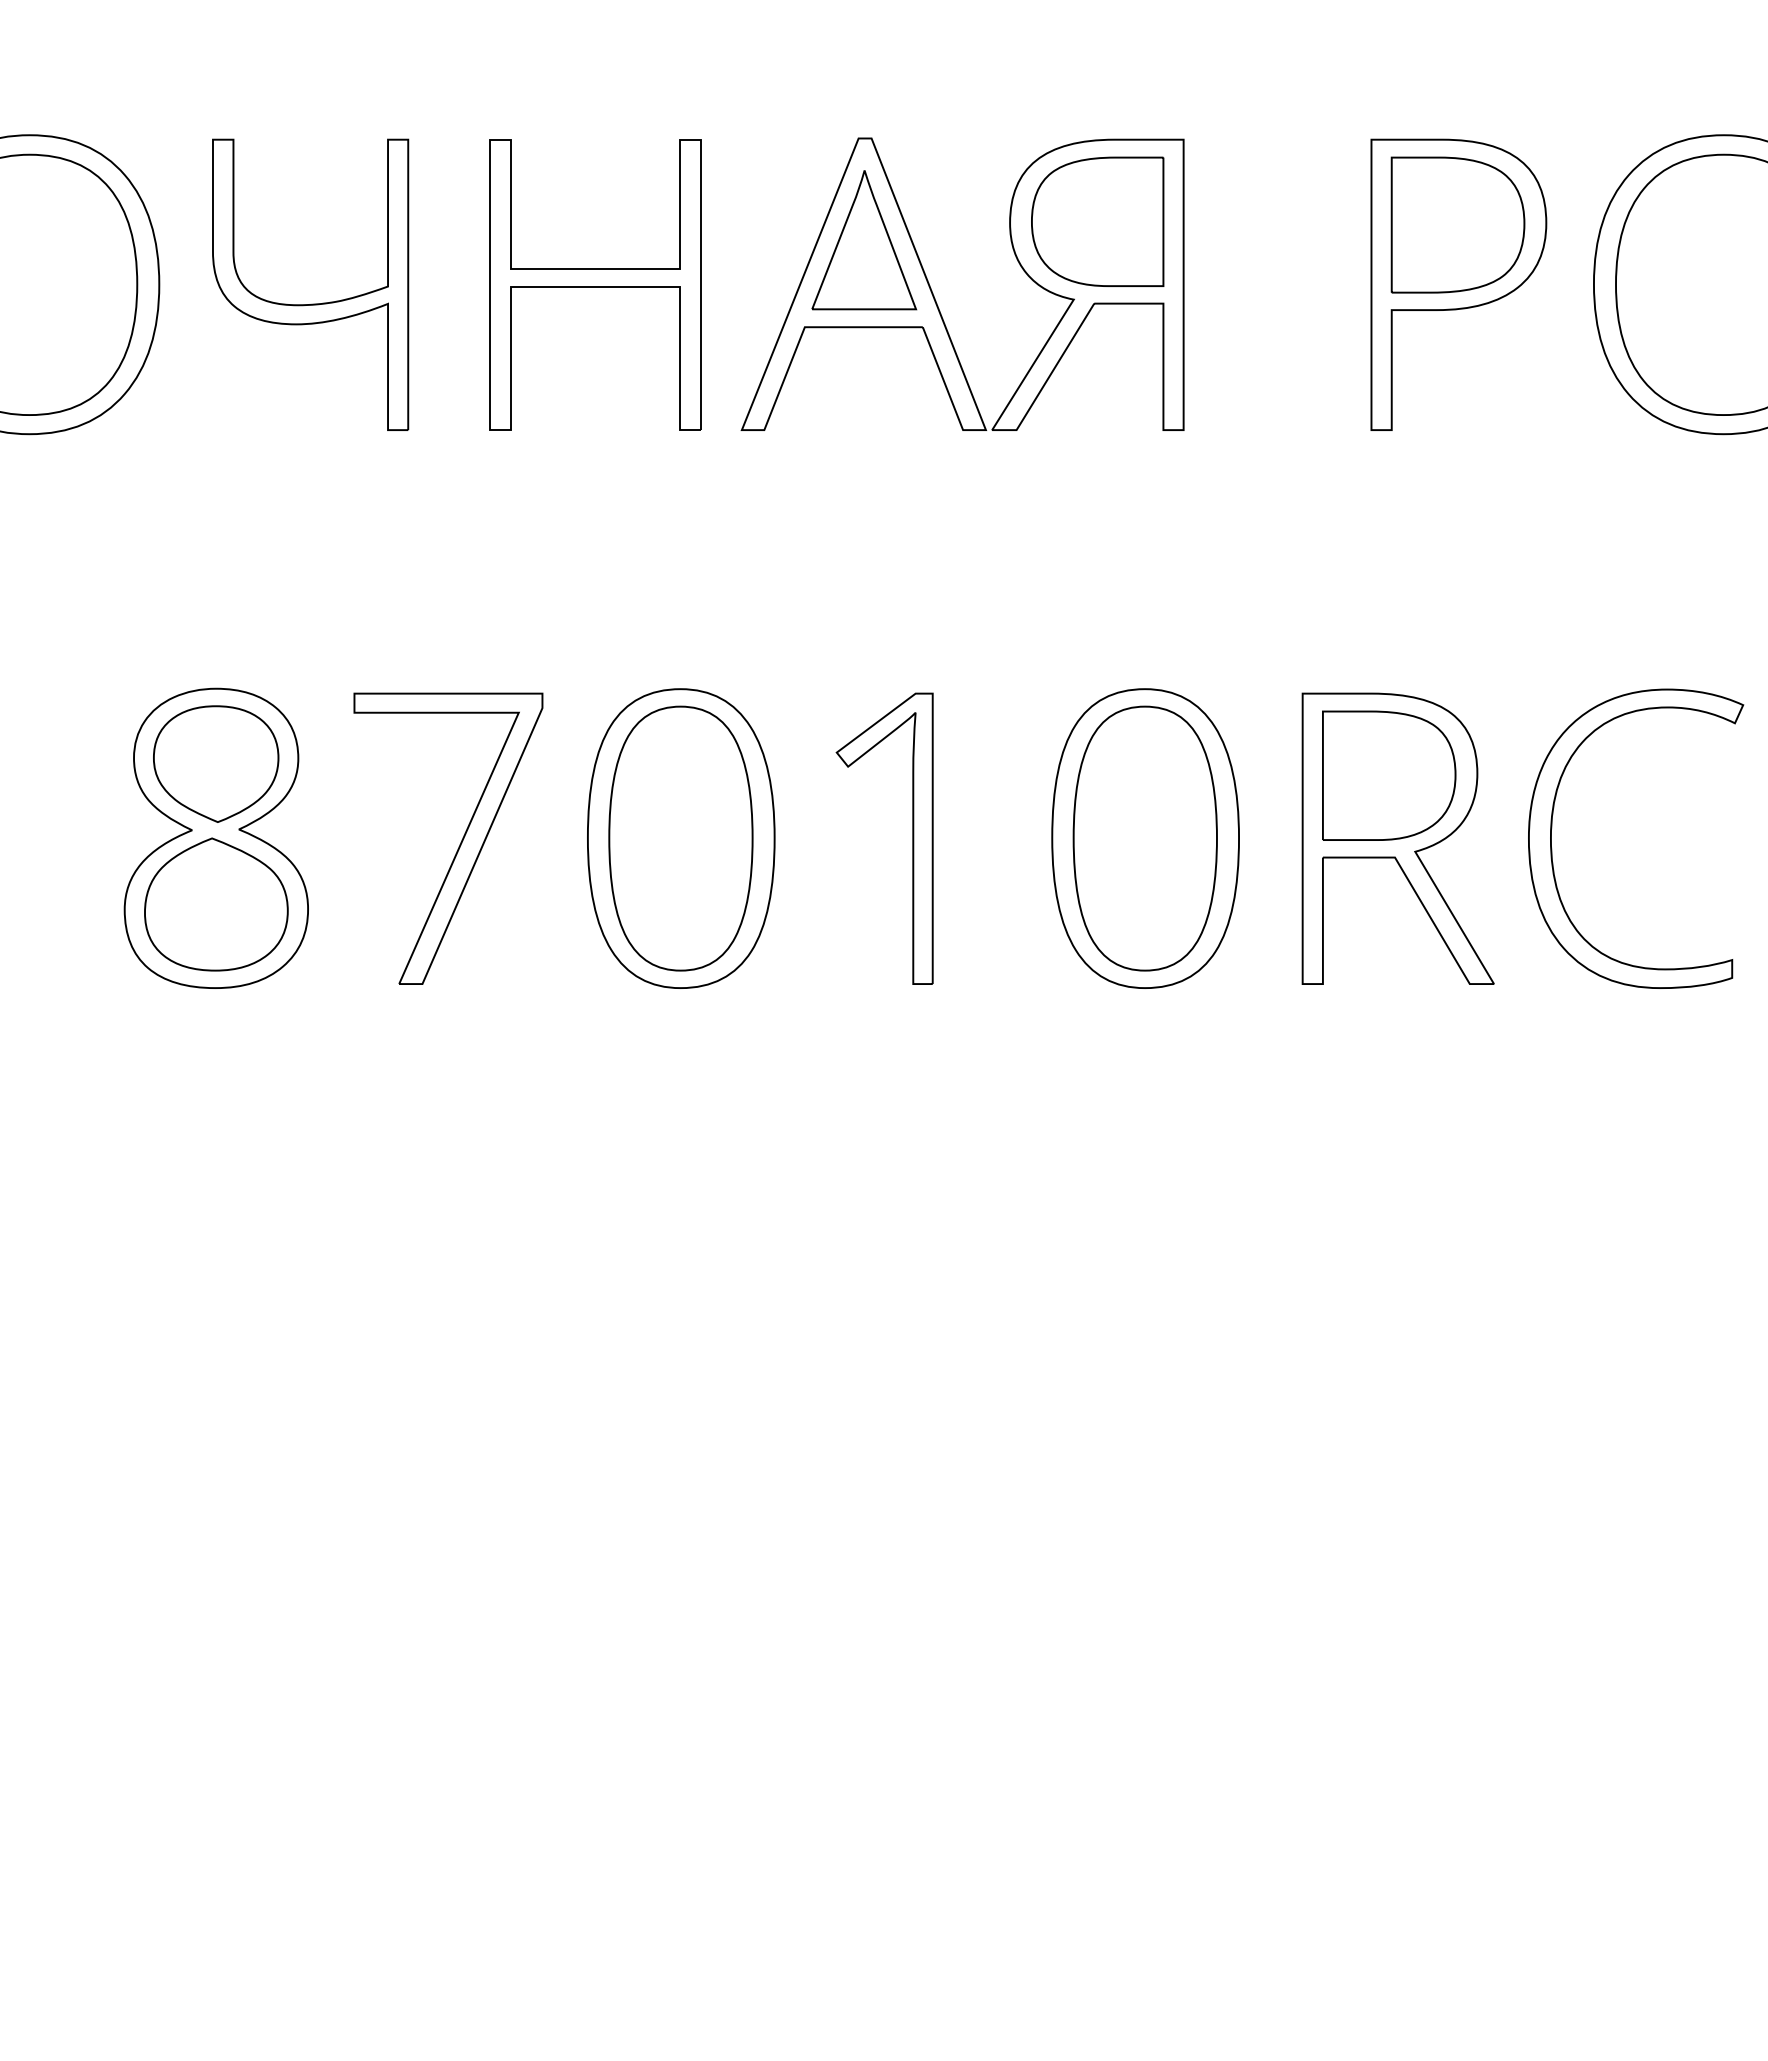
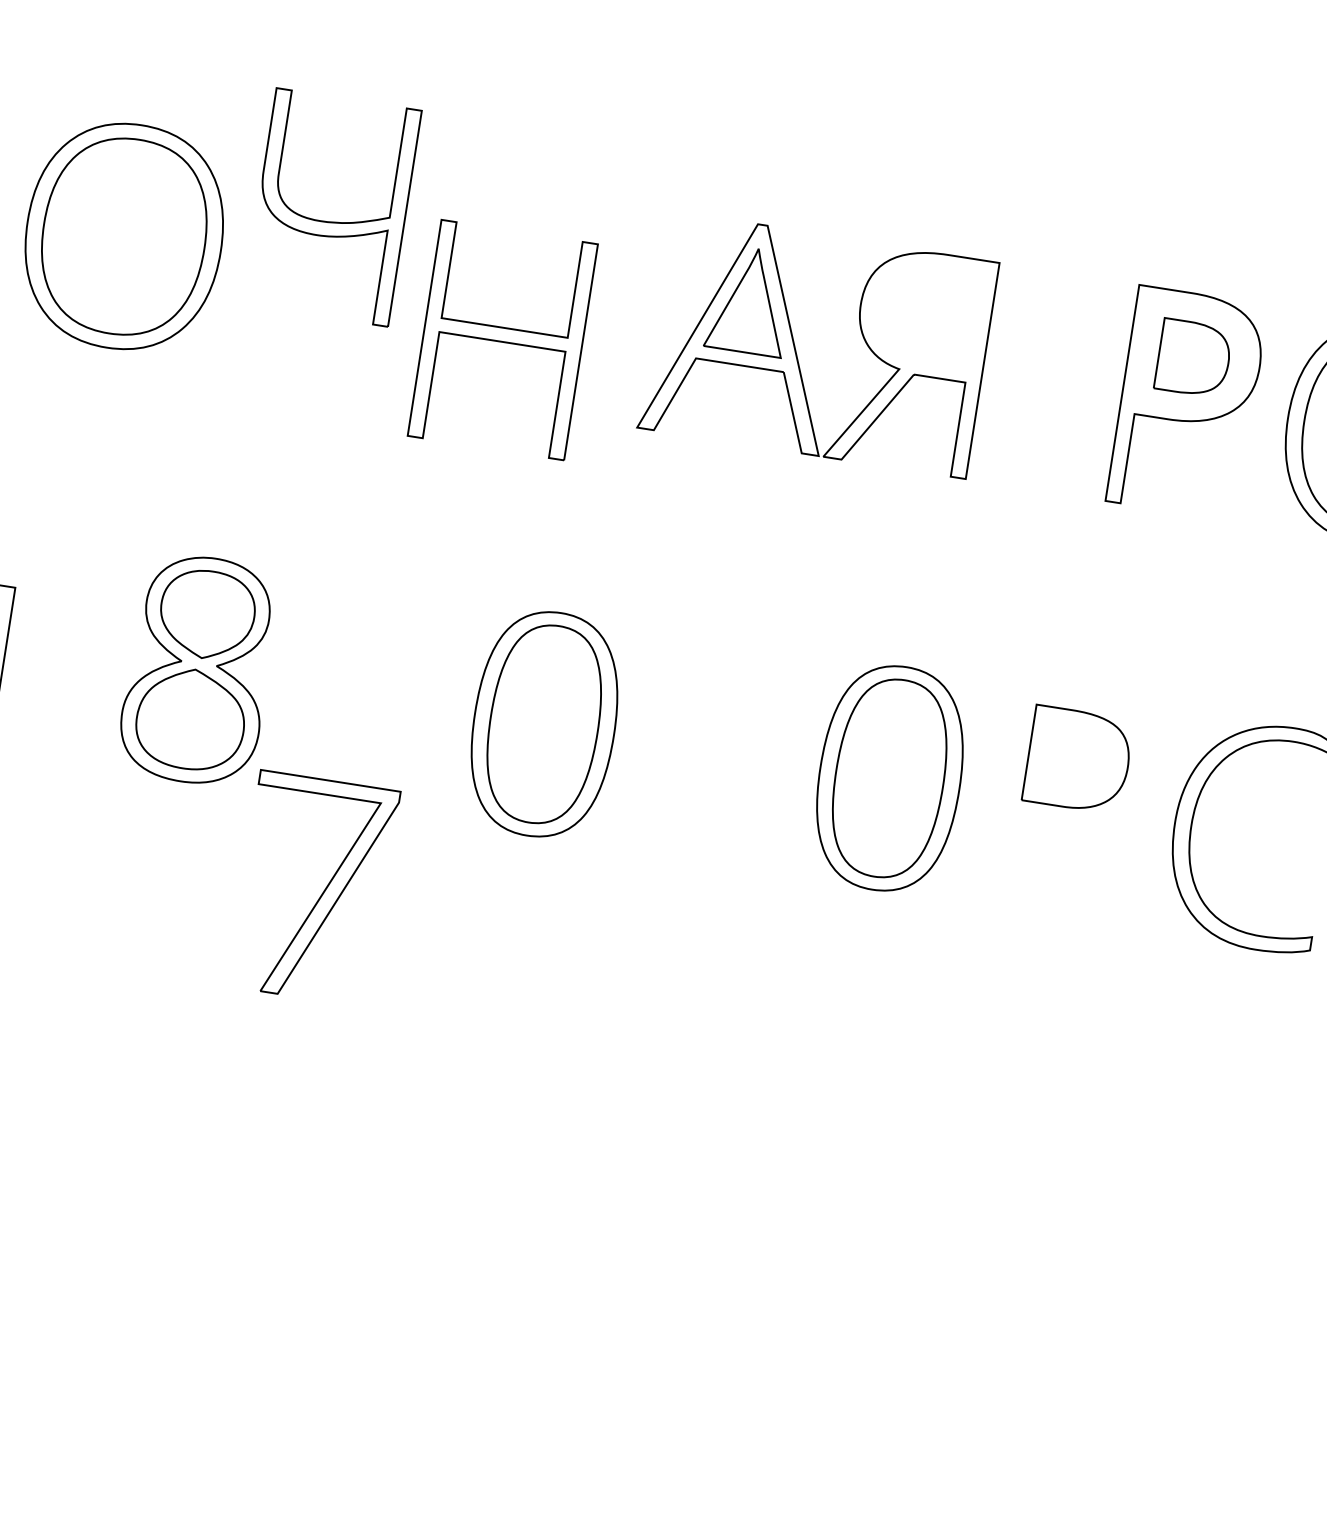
part: (1097, 221) -> (926, 313), removed
part: (1457, 224) -> (1193, 358), size x0.7
part: (595, 284) -> (502, 339), moved
part: (311, 303) -> (330, 221), moved
part: (912, 838) -> (716, 751), removed
part: (1397, 838) -> (1077, 807), removed
part: (459, 844) -> (321, 894), moved

